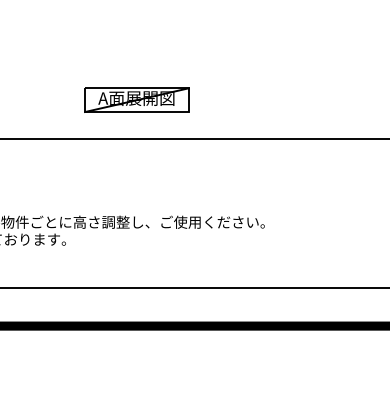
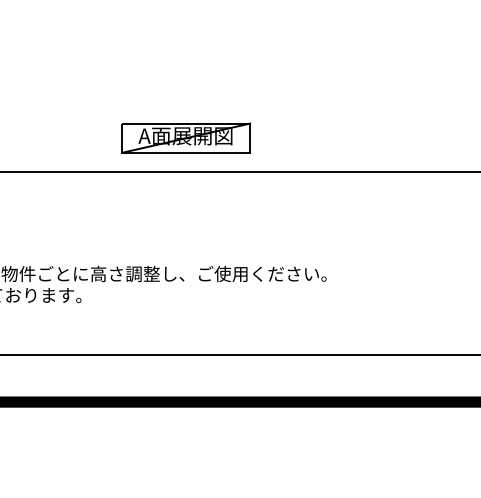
part: (136, 99) -> (185, 137), moved

